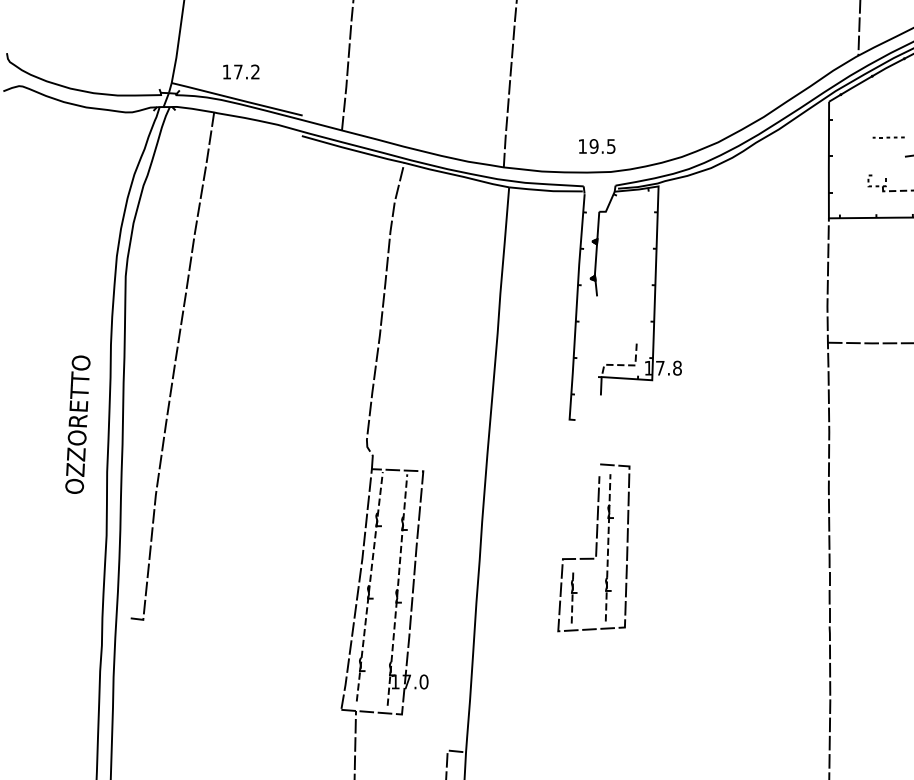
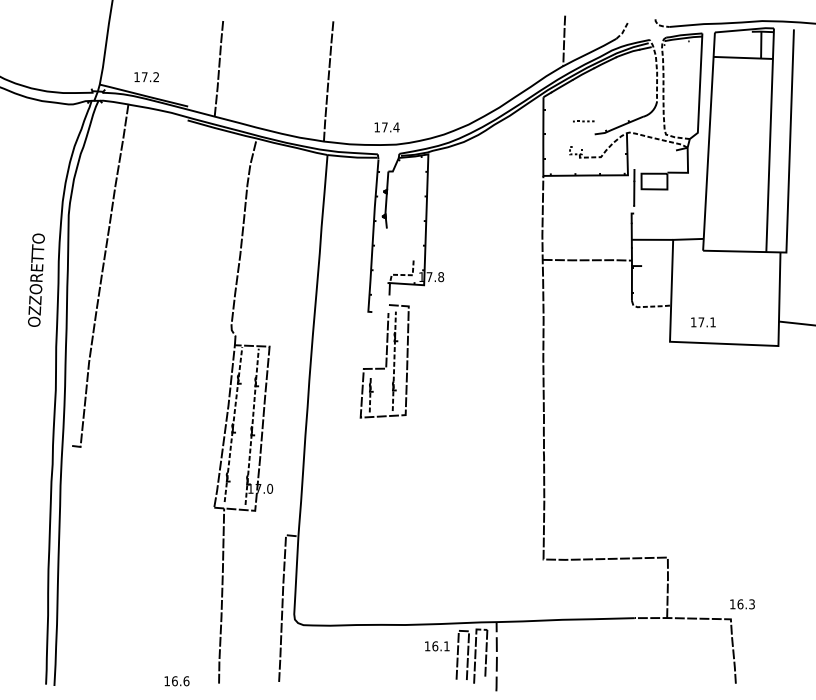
text: (602, 146) -> (390, 127), 19.5 -> 17.4
text: (77, 423) -> (36, 279), moved
part: (593, 548) -> (384, 361), moved

